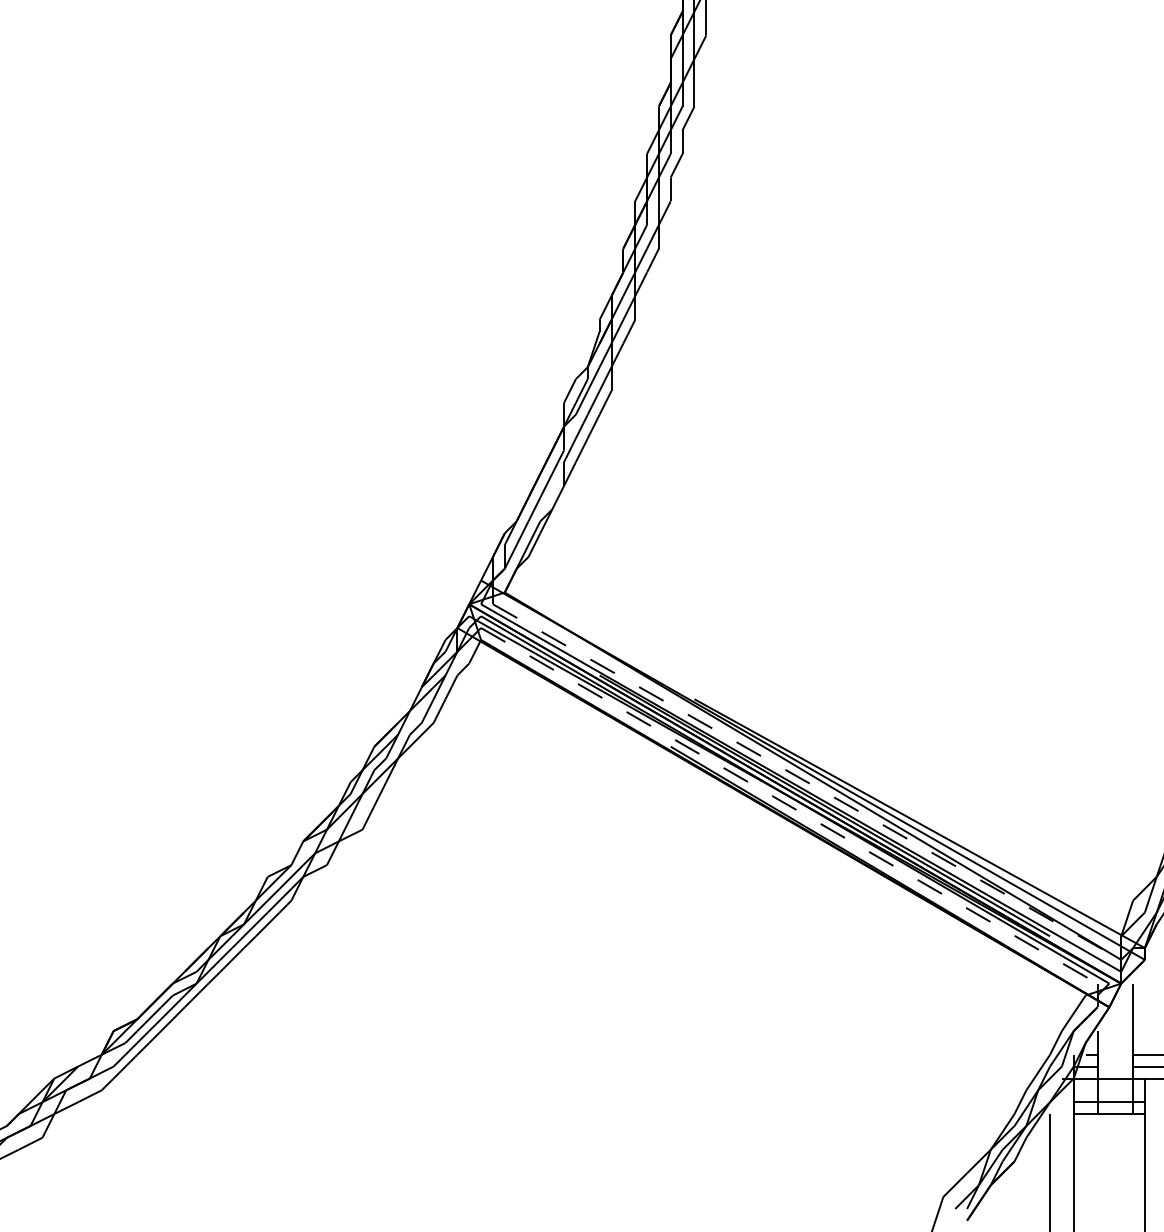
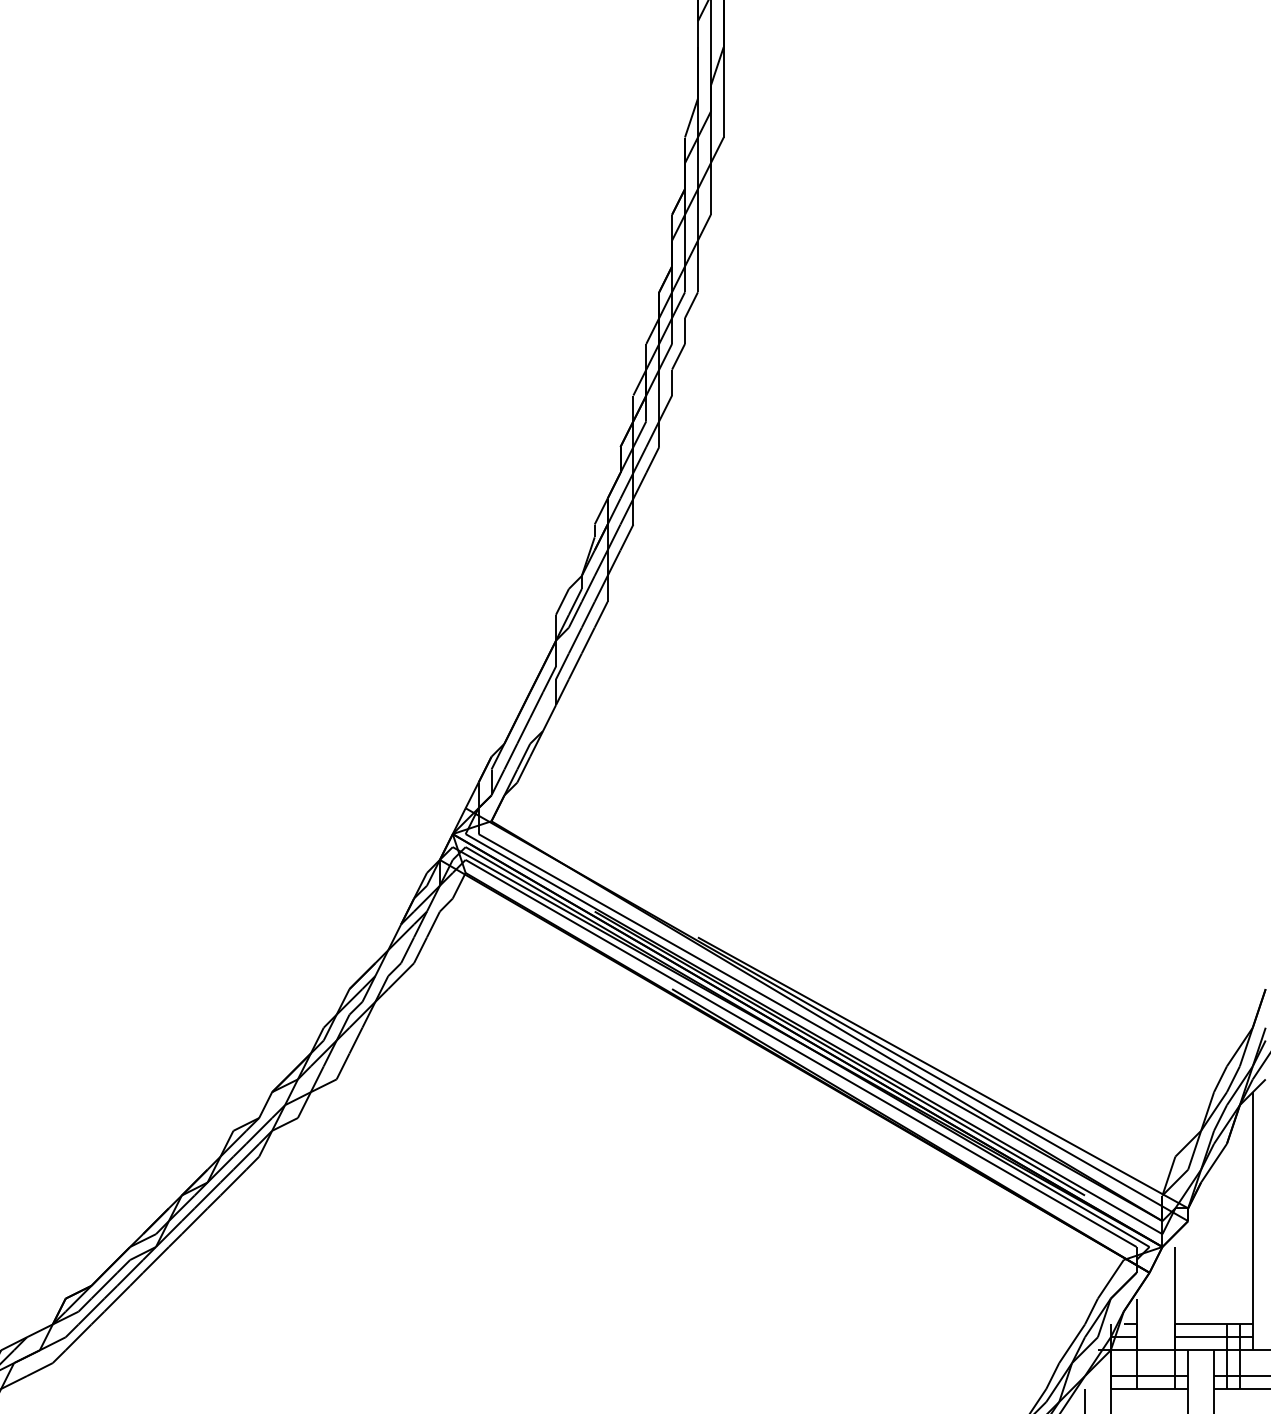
line: (807, 781) -> (820, 1027), dashed -> solid
line: (789, 805) -> (801, 1053), dashed -> solid

